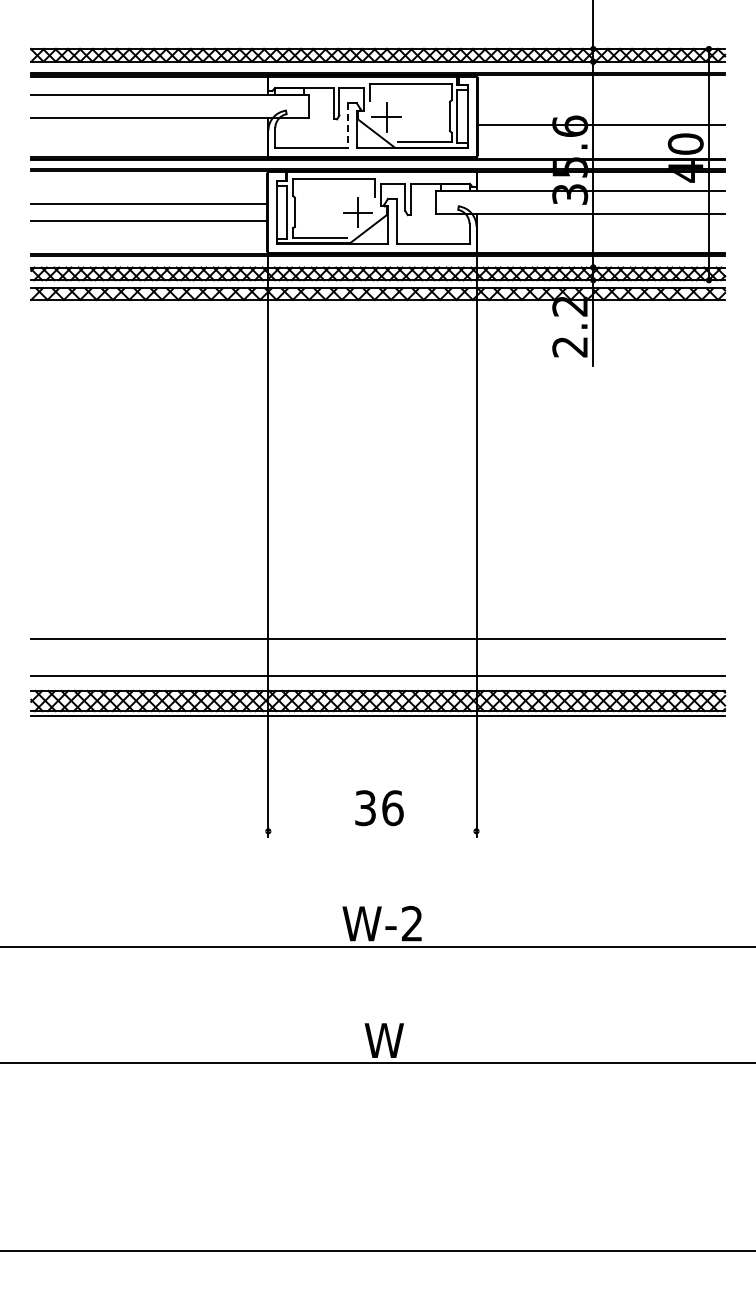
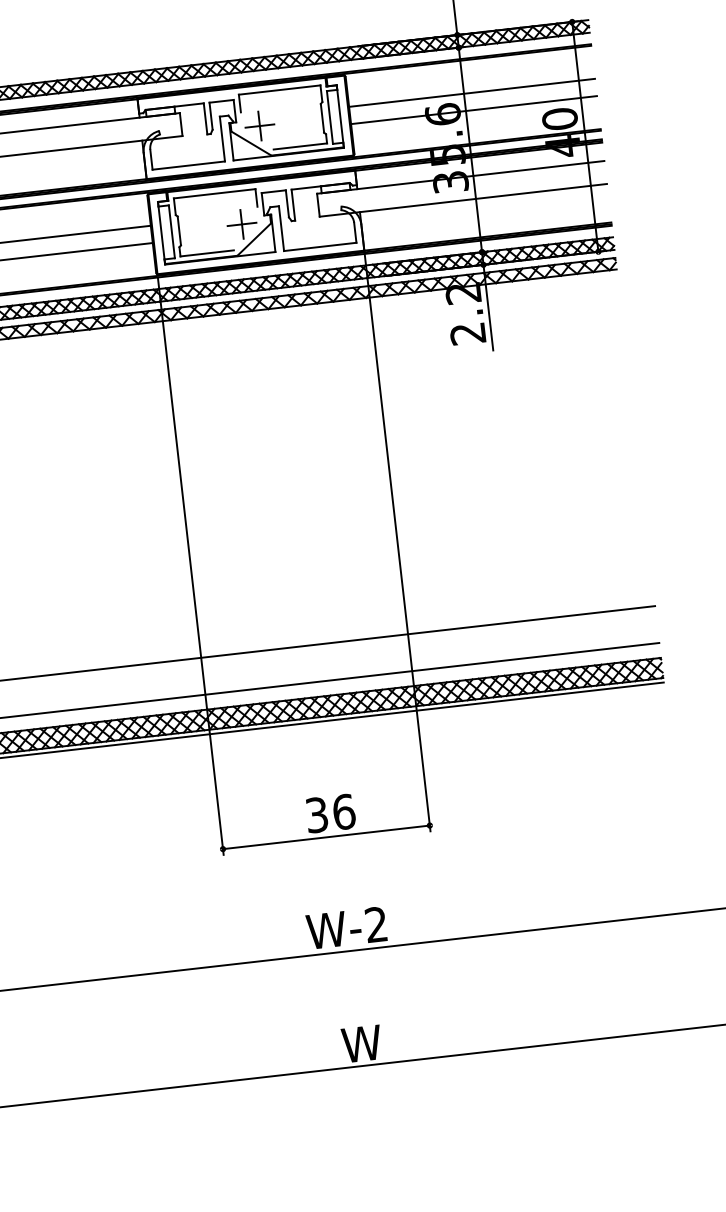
line: (601, 108) -> (472, 93), added
line: (348, 125) -> (222, 138), dashed -> solid
line: (372, 831) -> (326, 837), added

